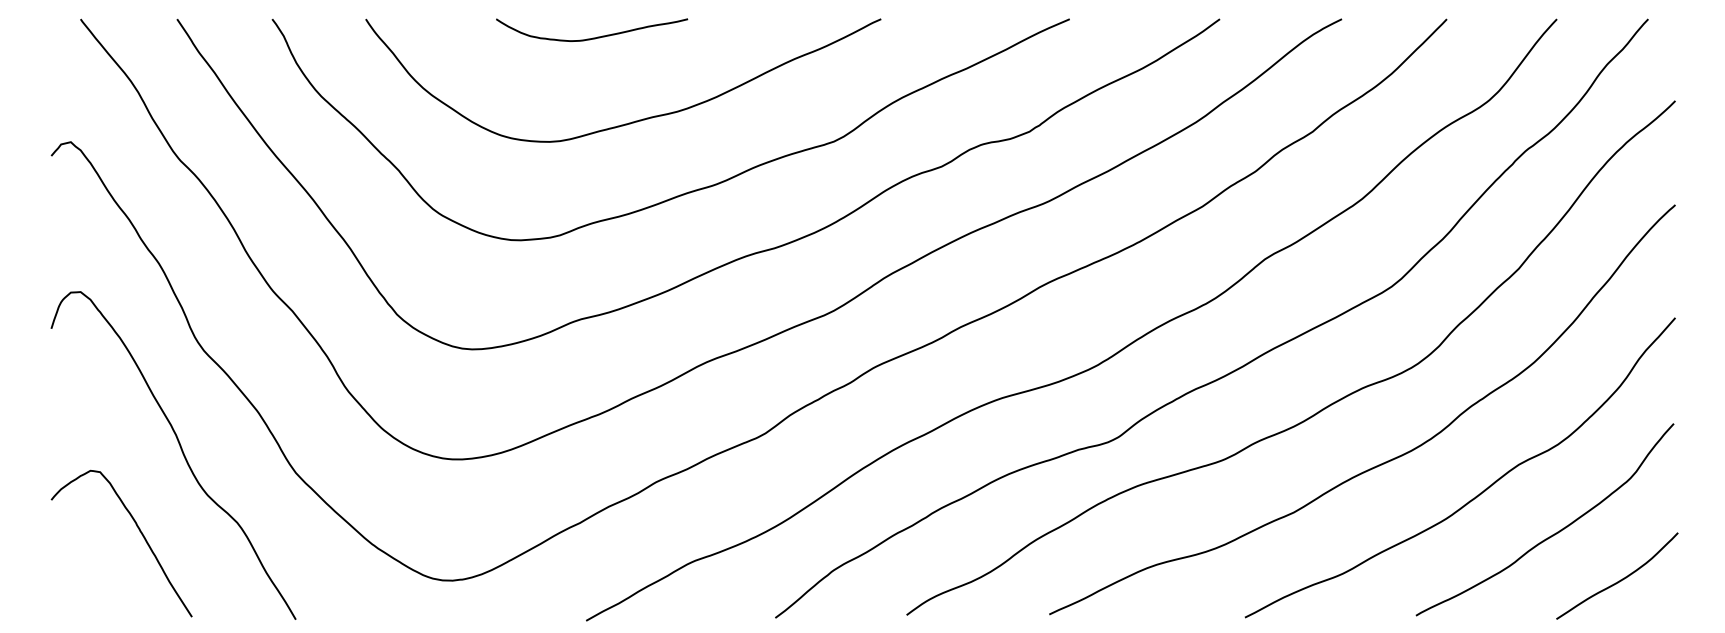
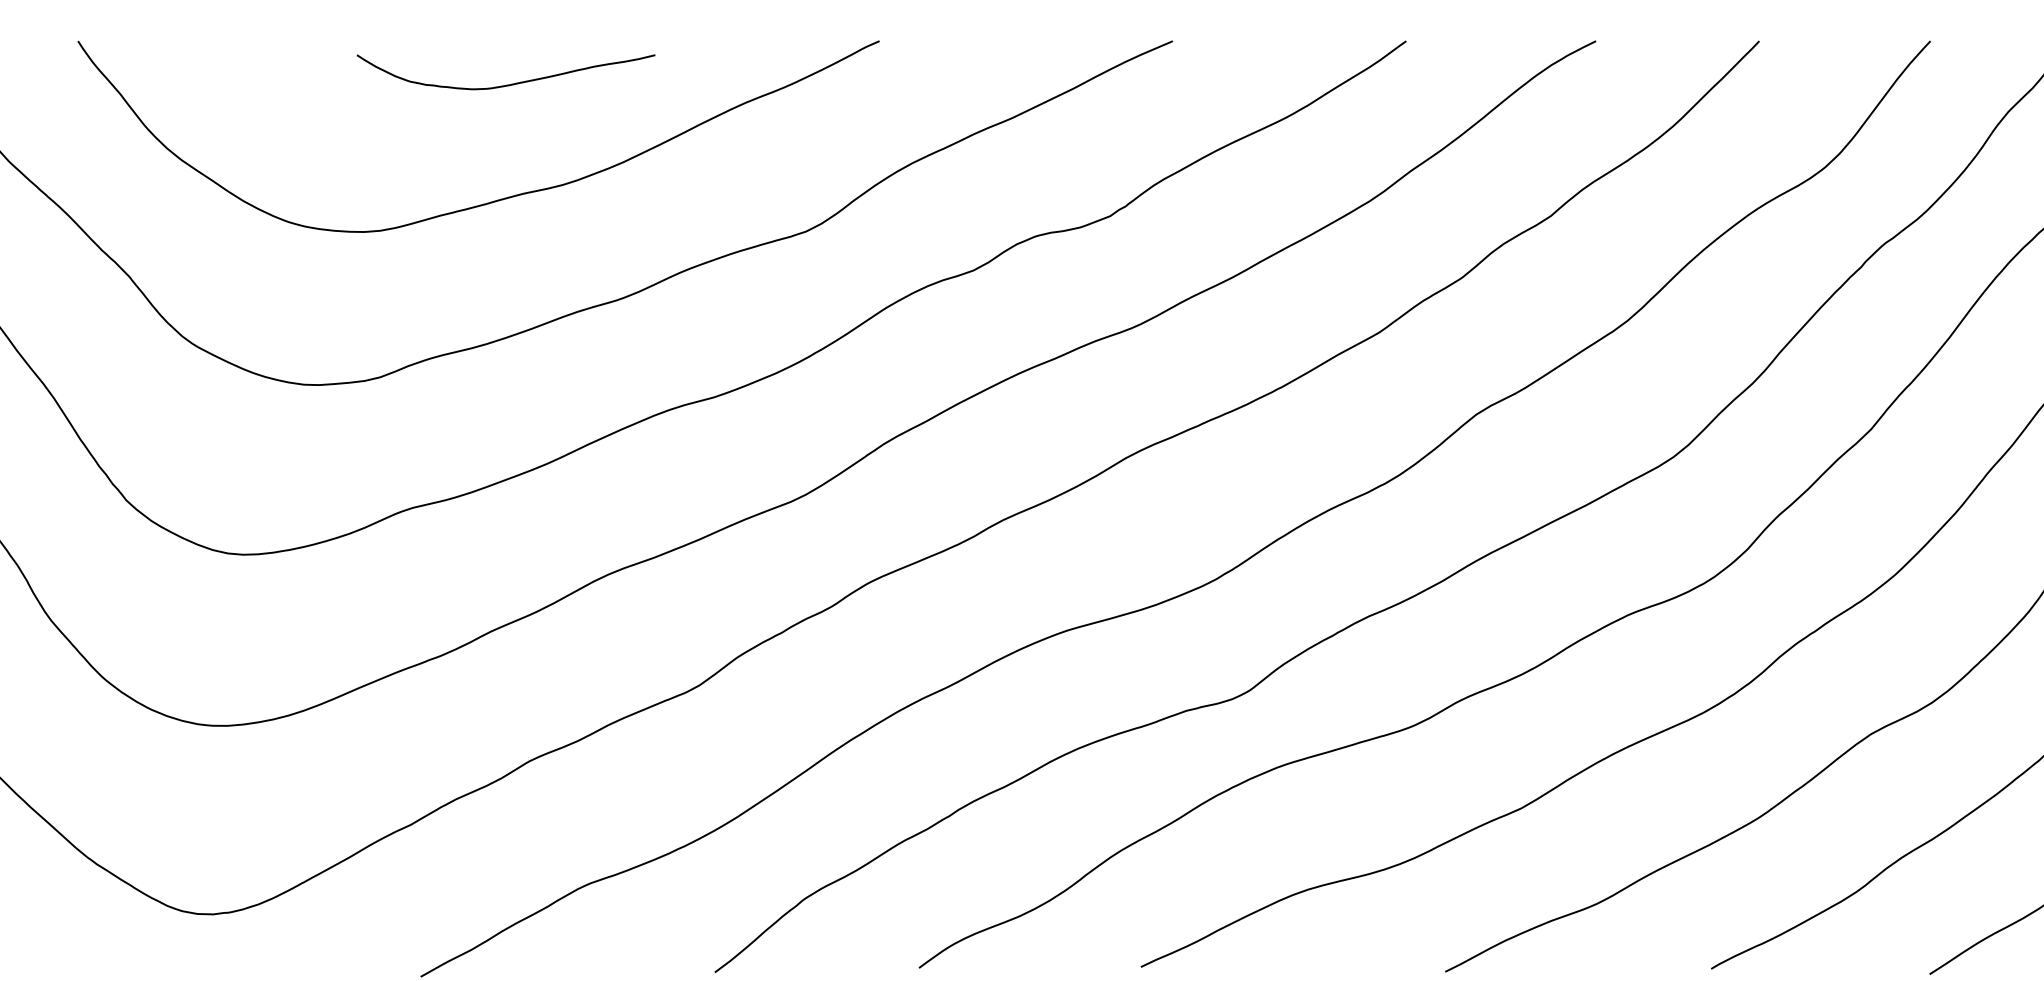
curve: (592, 37) -> (506, 83), moved

